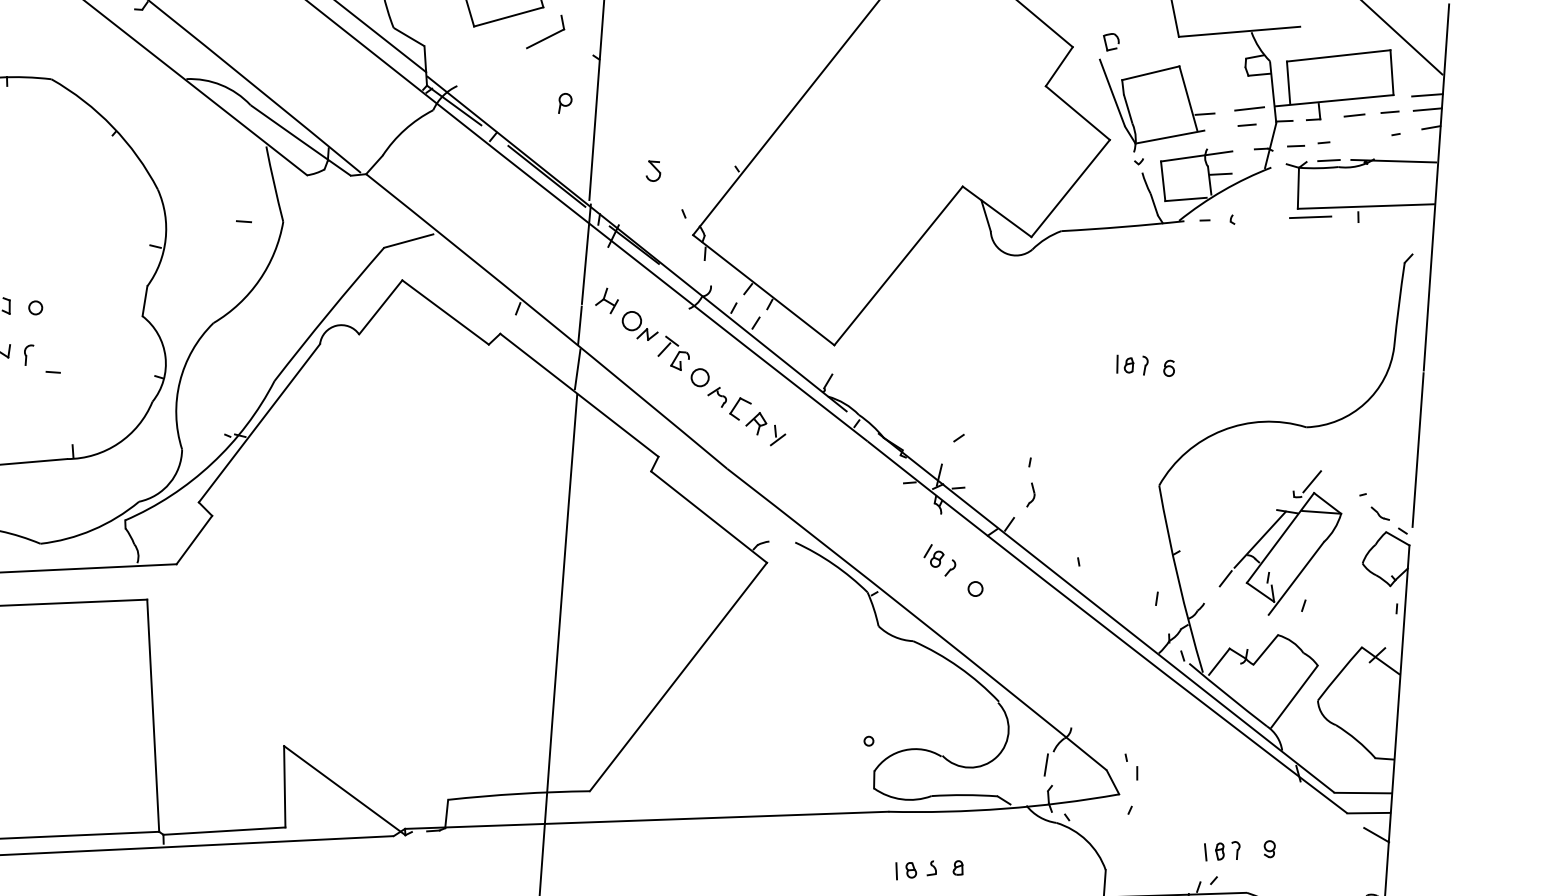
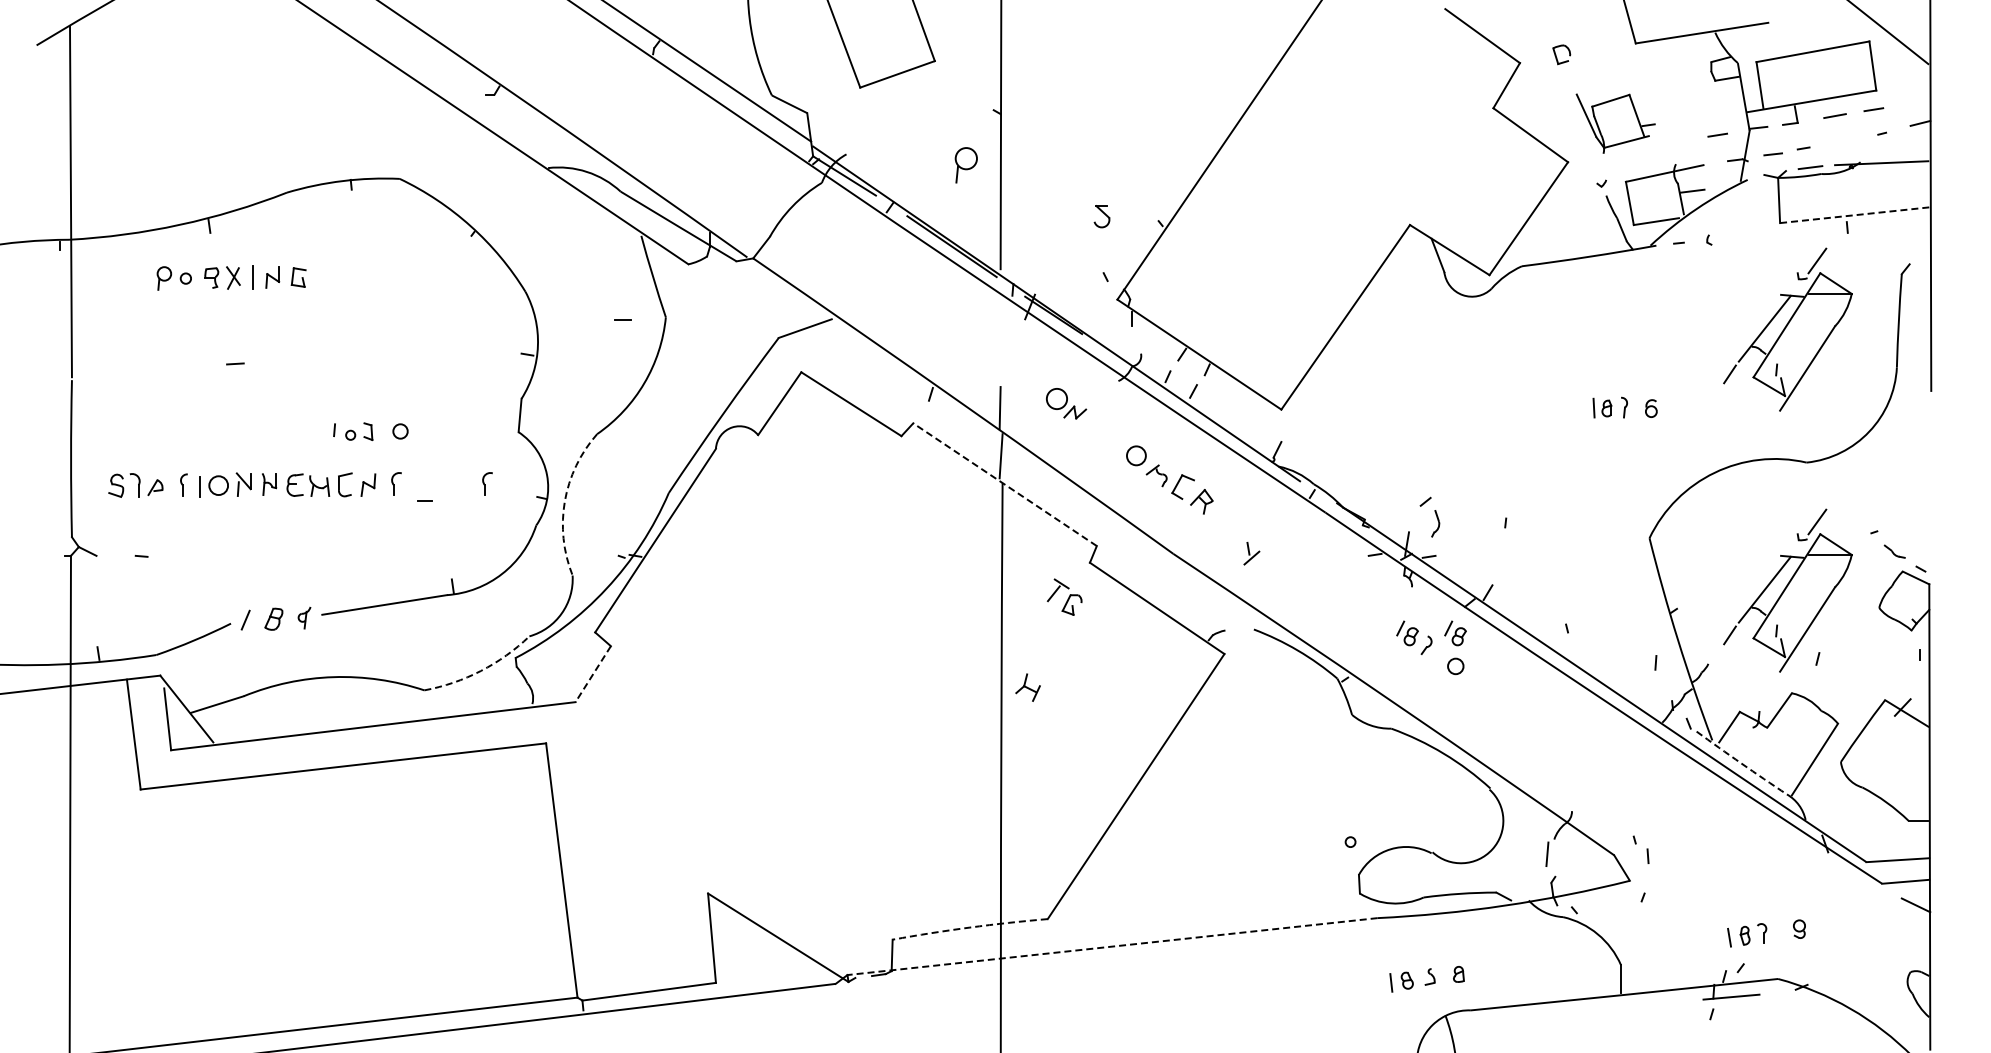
part: (545, 32) -> (939, 88), removed
line: (1427, 94) -> (1913, 87), removed
part: (565, 102) -> (966, 164), size x1.6
part: (1155, 107) -> (1615, 123), size x0.6
line: (1248, 109) -> (1718, 117), removed
line: (1427, 109) -> (1914, 103), removed
part: (653, 171) -> (1101, 216), moved
line: (1366, 206) -> (1855, 215), solid -> dashed
line: (1310, 216) -> (1794, 230), removed
line: (586, 254) -> (1001, 329), removed
part: (606, 300) -> (1027, 687), moved
part: (1297, 305) -> (1787, 329), added
part: (673, 352) -> (1064, 596), moved
part: (111, 360) -> (487, 483), added
arc: (179, 381) -> (564, 501), solid -> dashed
line: (578, 395) -> (1004, 484), solid -> dashed
part: (777, 435) -> (1251, 553), moved
line: (1418, 449) -> (1931, 478), removed
part: (1031, 494) -> (1435, 523), moved
arc: (92, 530) -> (480, 671), solid -> dashed
line: (193, 540) -> (592, 674), solid -> dashed
part: (977, 559) -> (1455, 633), added
arc: (1227, 695) -> (1741, 763), solid -> dashed
arc: (518, 793) -> (969, 927), solid -> dashed
line: (646, 820) -> (1112, 946), solid -> dashed

